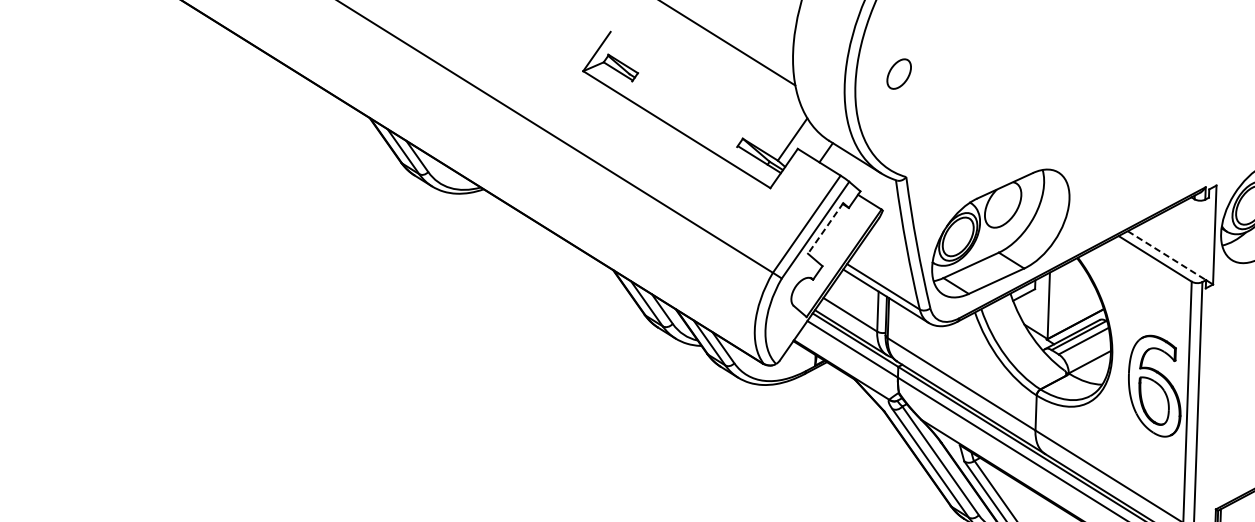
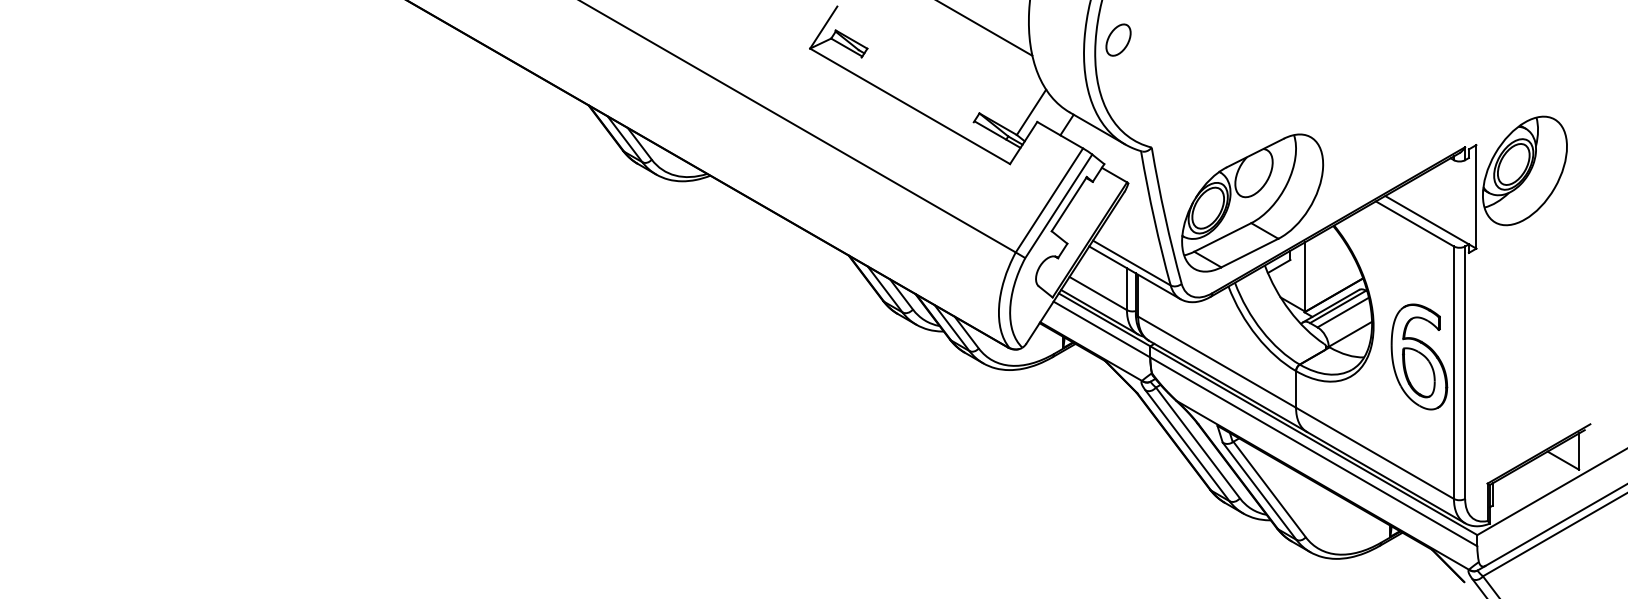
part: (899, 73) -> (1118, 39), moved
line: (825, 228) -> (1069, 204), dashed -> solid
line: (1167, 256) -> (1427, 220), dashed -> solid

